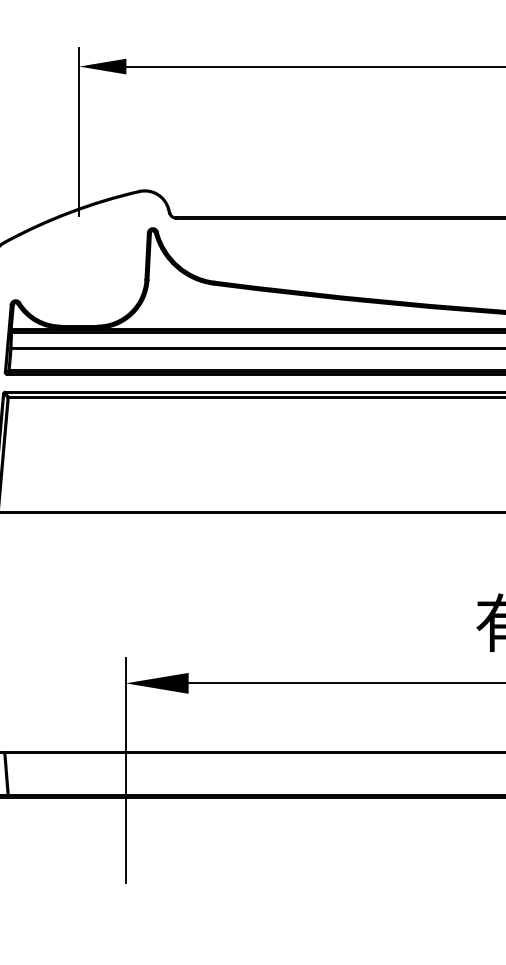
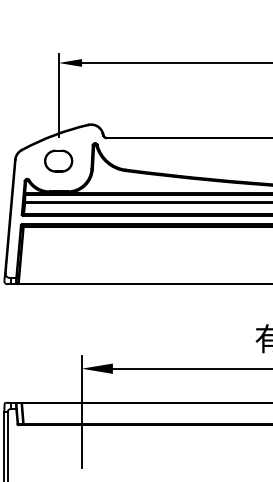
part: (78, 263) -> (58, 160), added

